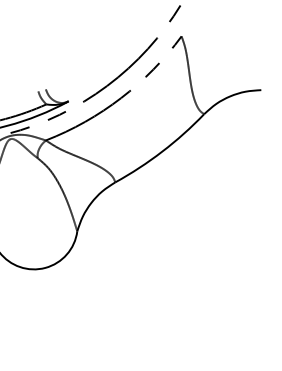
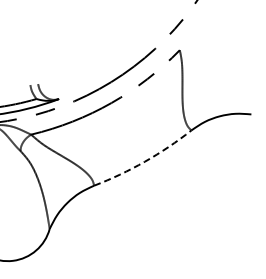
arc: (162, 151) -> (145, 161), solid -> dashed

